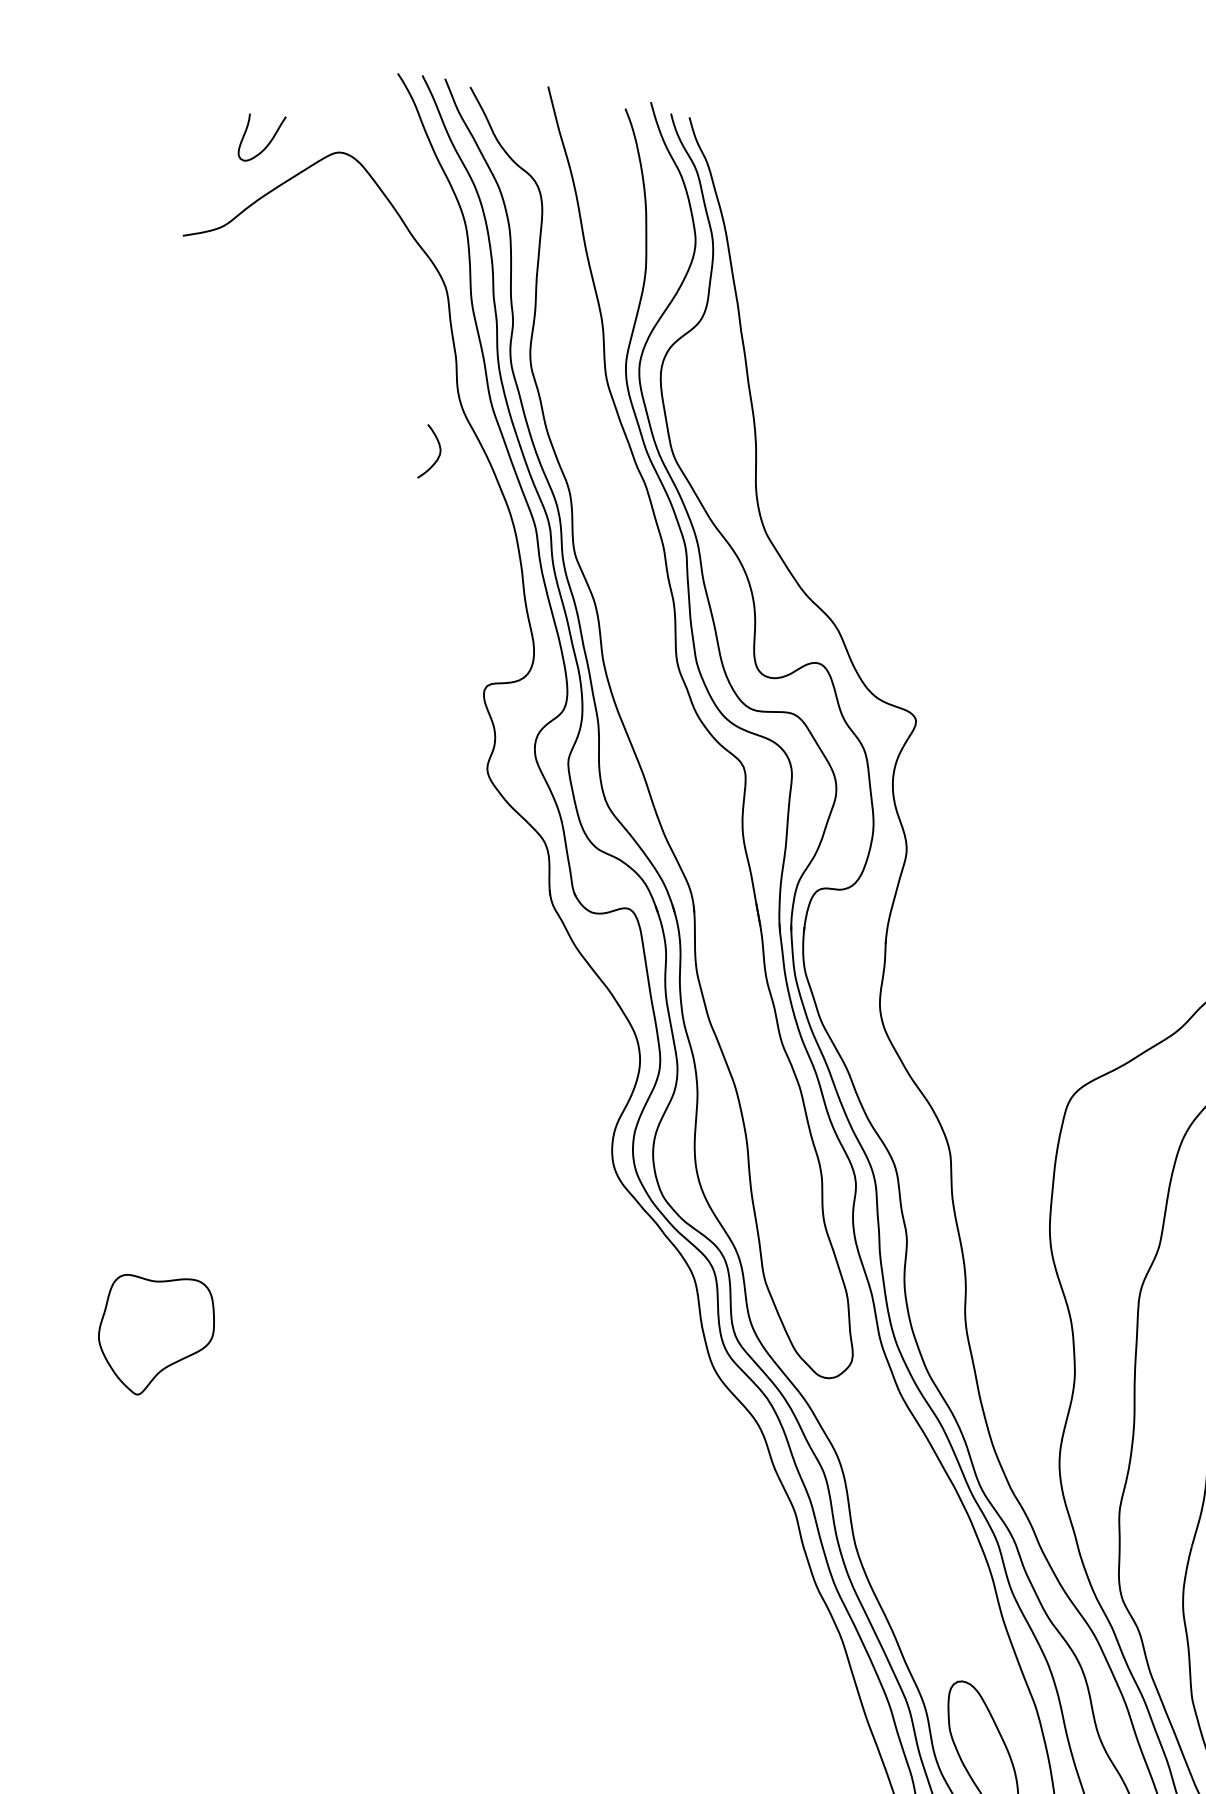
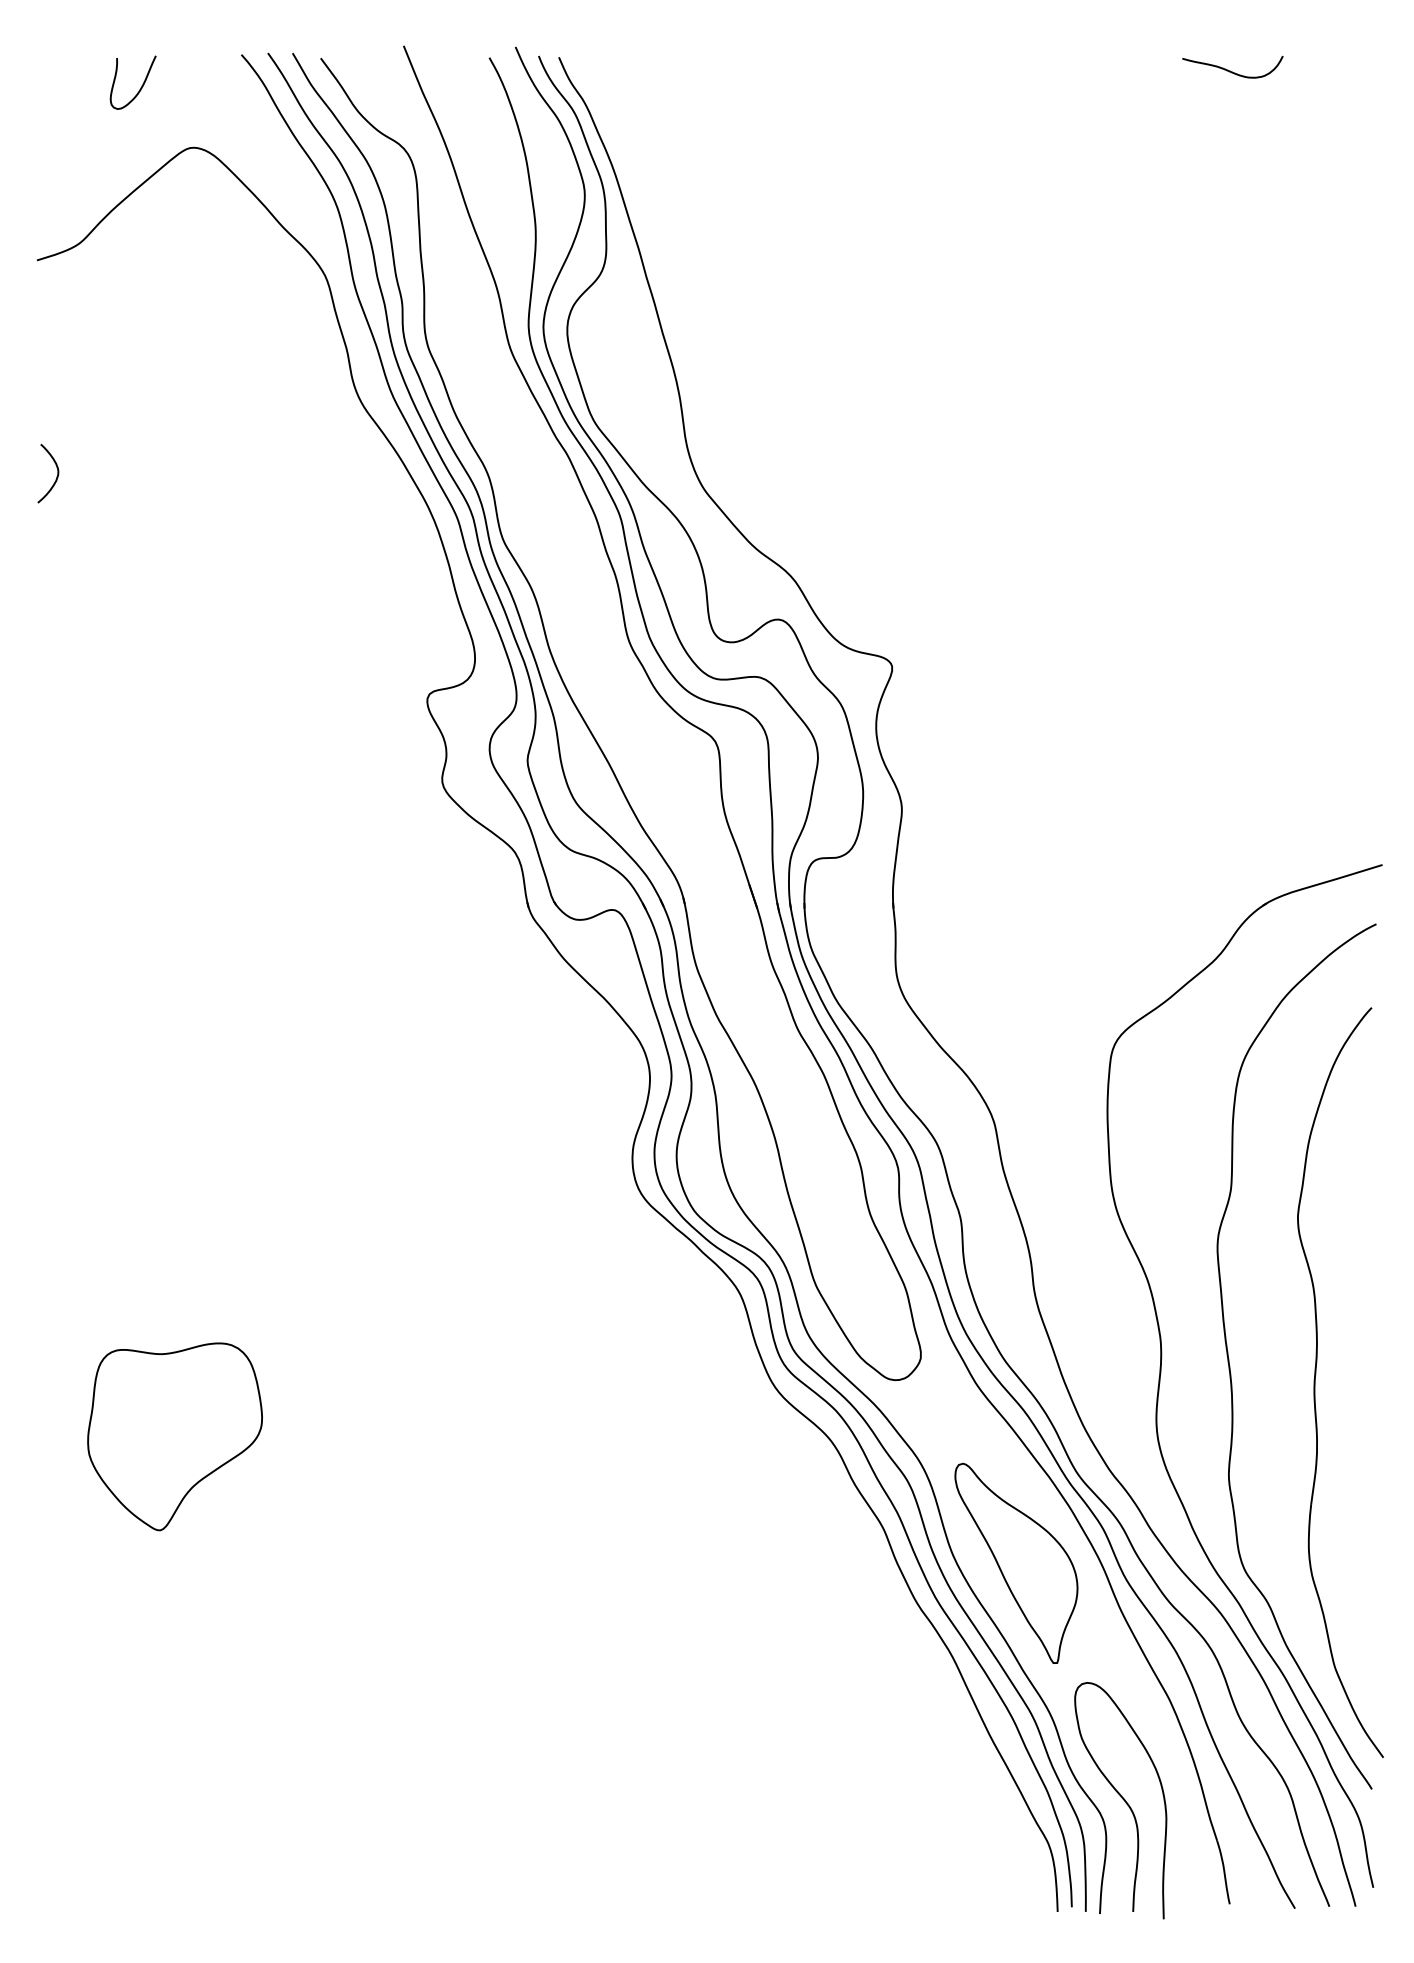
curve: (267, 143) -> (140, 87), moved
curve: (438, 456) -> (56, 476), moved
part: (155, 1335) -> (174, 1436), size x1.43
part: (913, 1561) -> (1016, 1562), added

